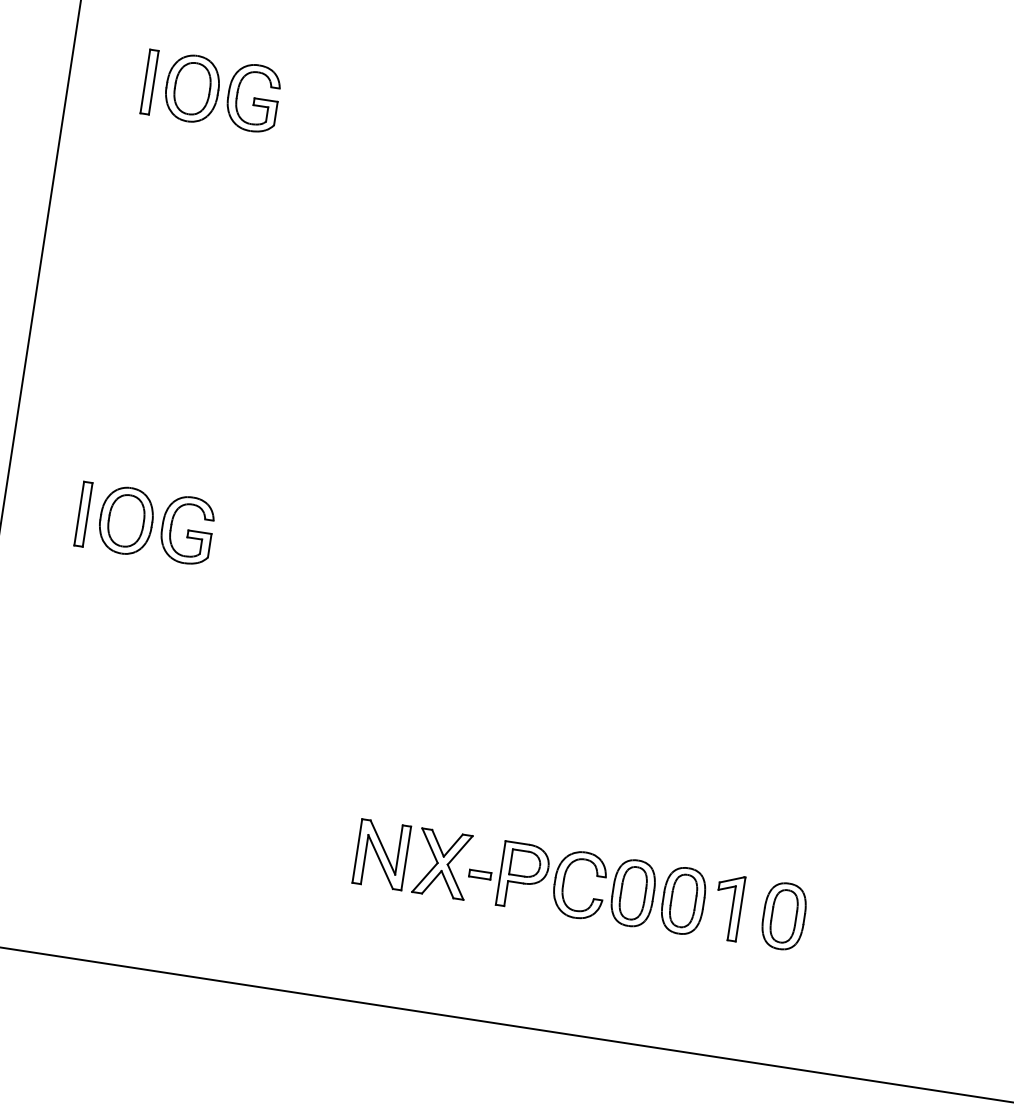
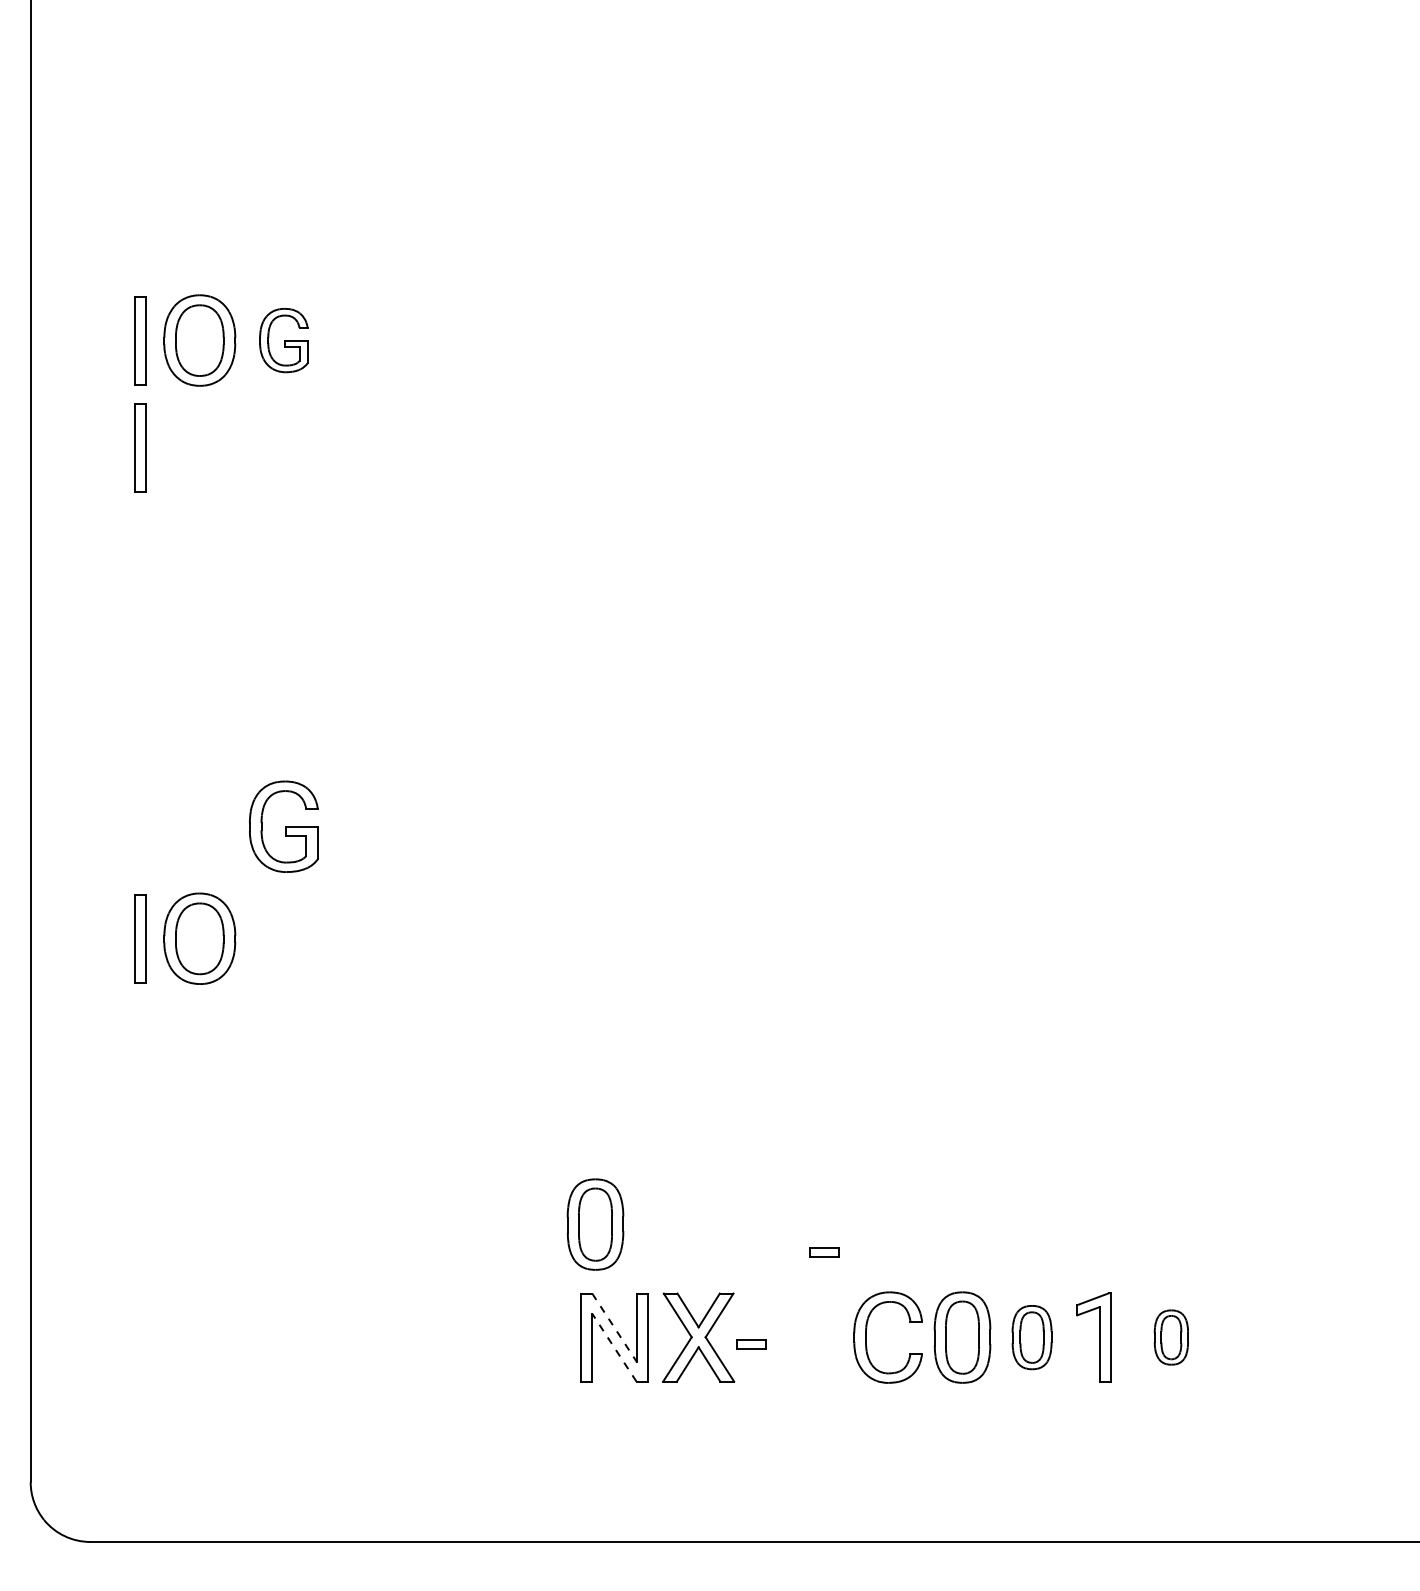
part: (252, 97) -> (283, 340), size x0.7
part: (137, 159) -> (140, 447), added
part: (186, 529) -> (283, 826), moved
part: (380, 770) -> (595, 1224), added
part: (542, 816) -> (824, 1252), added
line: (382, 847) -> (614, 1327), solid -> dashed
line: (380, 861) -> (614, 1347), solid -> dashed
part: (523, 876) -> (810, 1337), removed
part: (683, 900) -> (1031, 1337), size x0.7
part: (784, 916) -> (1171, 1337), size x0.6

